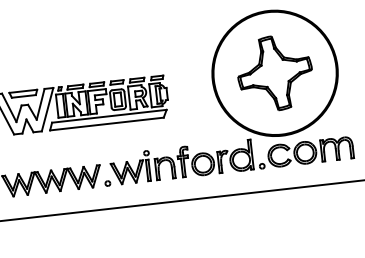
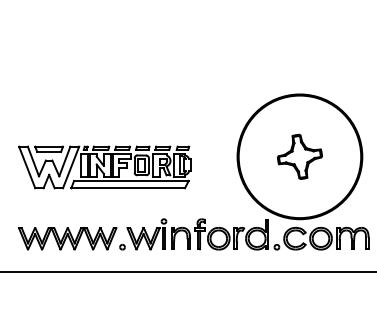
part: (274, 73) -> (299, 156), size x0.6

